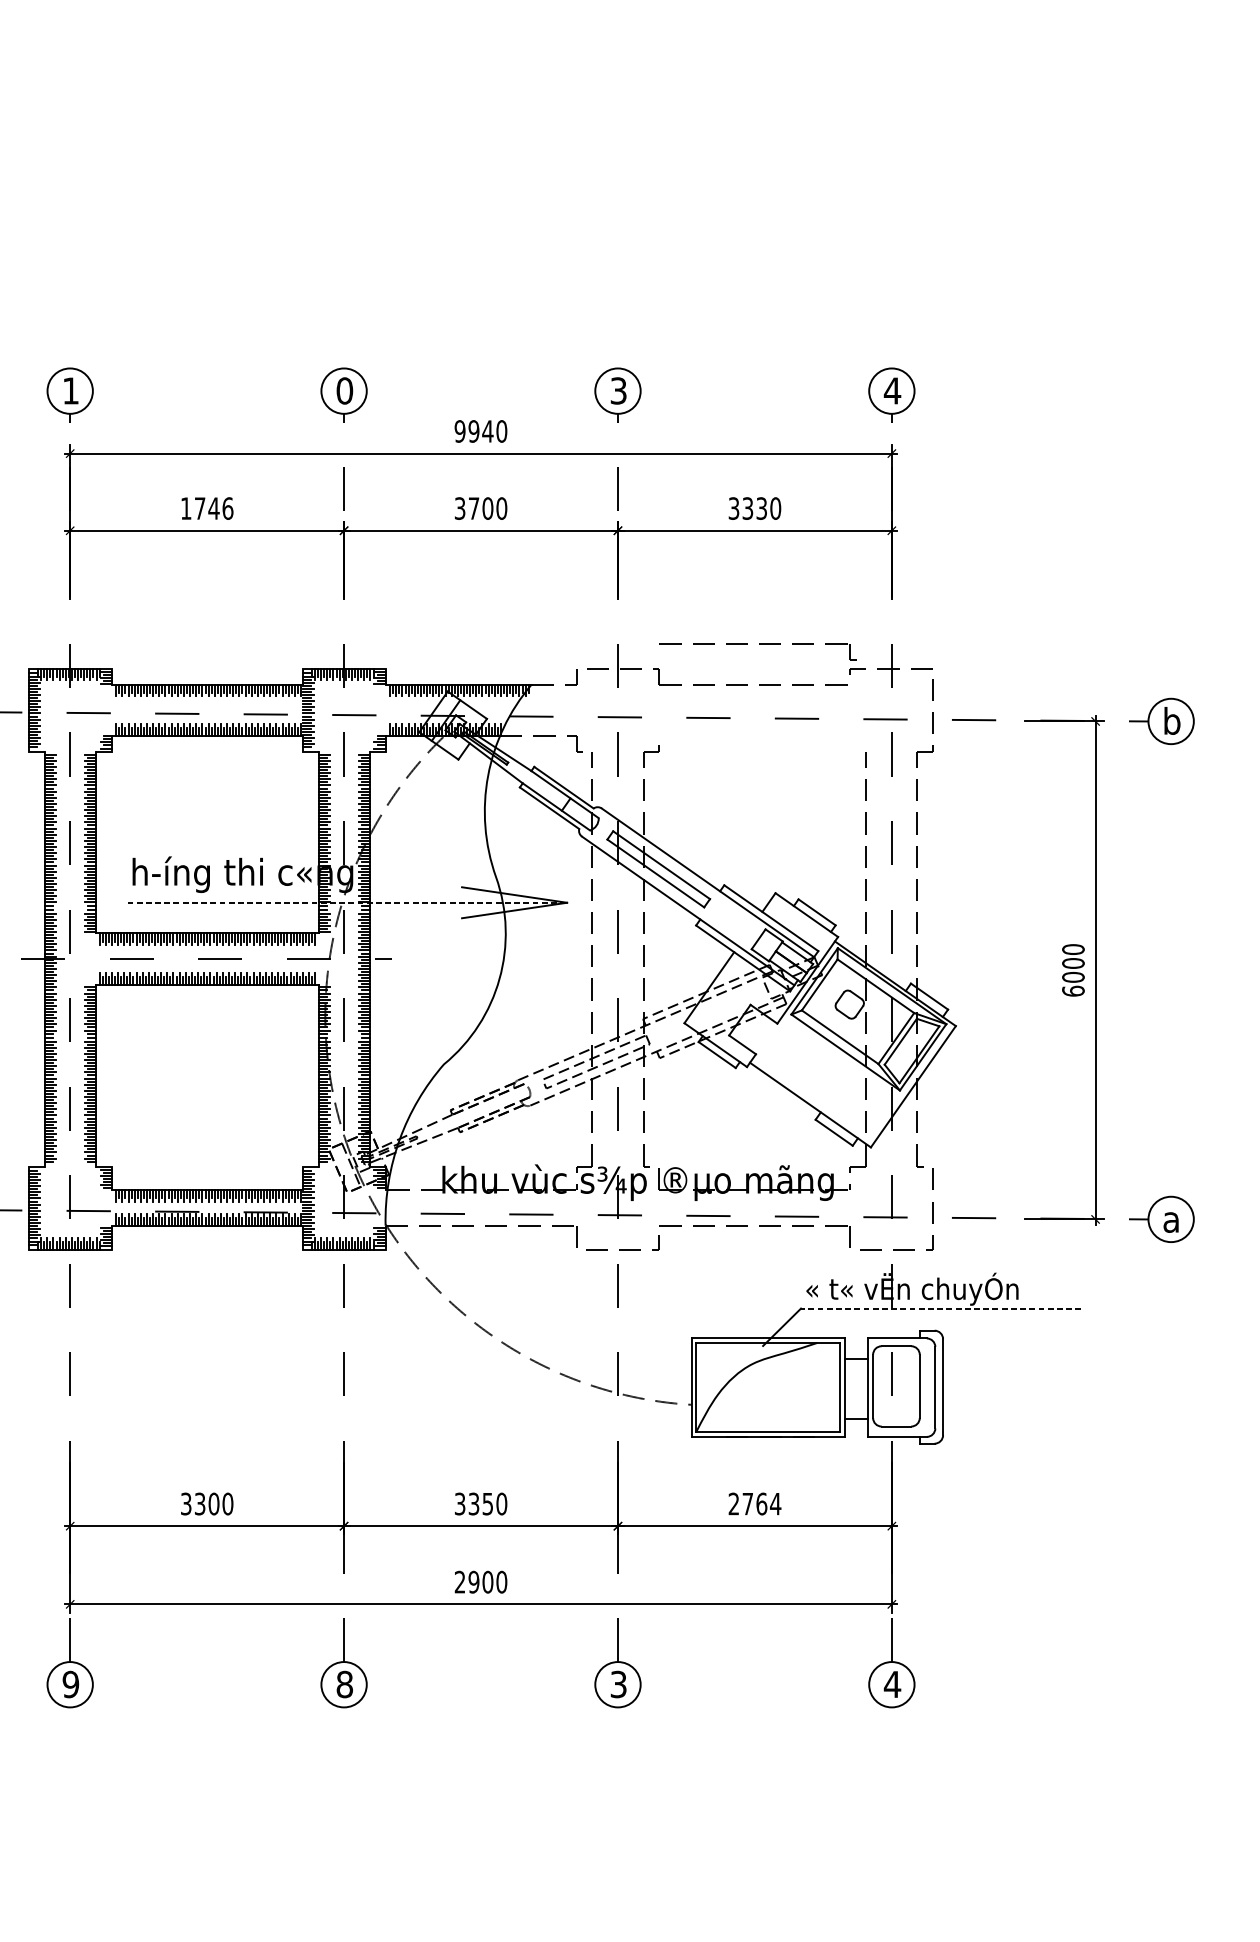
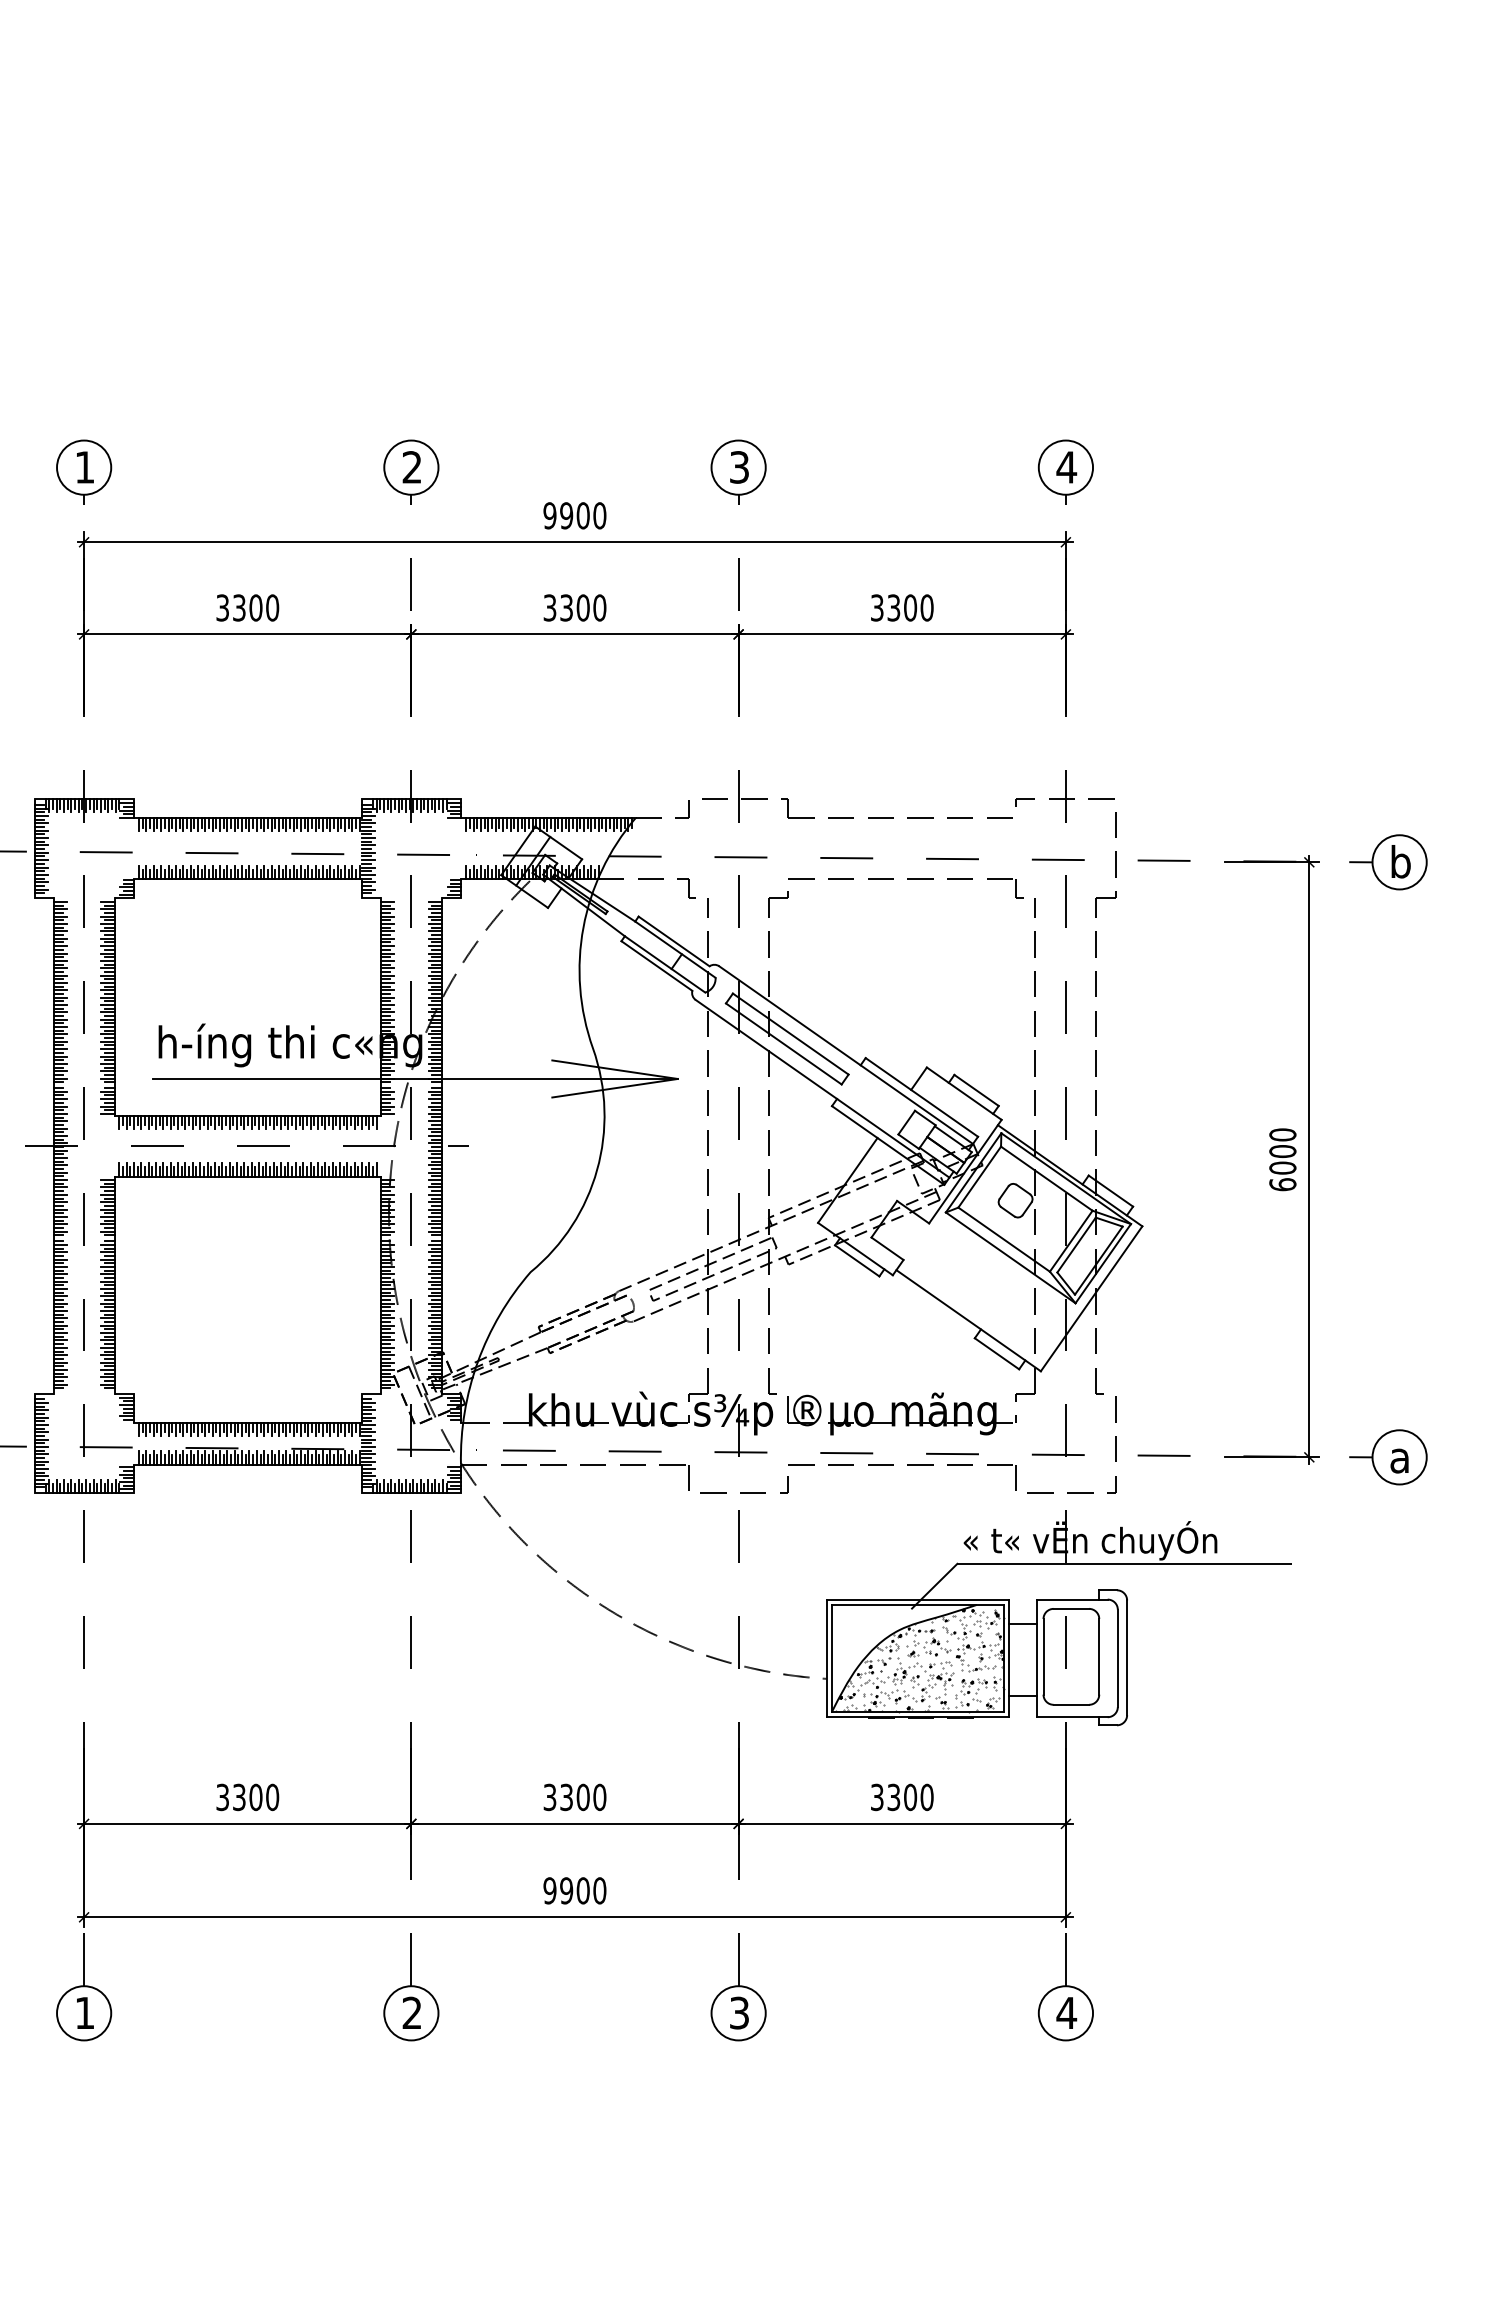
text: (345, 391) -> (412, 467), 0 -> 2
text: (488, 431) -> (583, 515), 9940 -> 9900
text: (206, 508) -> (247, 607), 1746 -> 3300
text: (473, 508) -> (566, 607), 3700 -> 3300
text: (761, 508) -> (910, 607), 3330 -> 3300
part: (759, 644) -> (907, 879), moved
line: (346, 903) -> (414, 1079), dashed -> solid
line: (940, 1308) -> (1124, 1563), dashed -> solid
hatch: (770, 1388) -> (920, 1659), added
text: (487, 1504) -> (582, 1797), 3350 -> 3300
text: (755, 1504) -> (902, 1797), 2764 -> 3300
text: (459, 1581) -> (549, 1890), 2900 -> 9900
text: (70, 1684) -> (84, 2012), 9 -> 1
text: (345, 1684) -> (412, 2012), 8 -> 2

